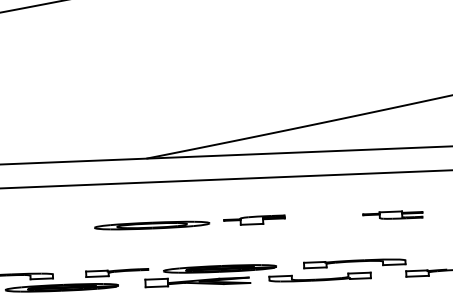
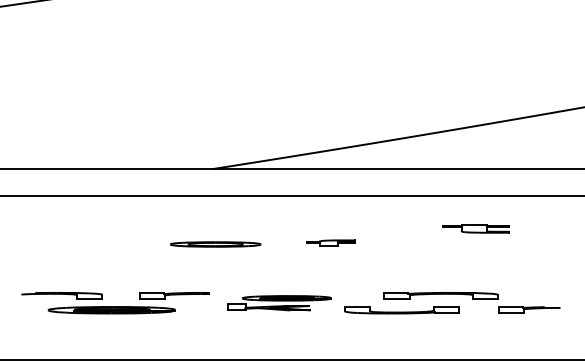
part: (392, 215) -> (475, 228), moved
part: (254, 220) -> (330, 243), size x0.7
part: (151, 225) -> (215, 244), size x0.7
part: (210, 275) -> (279, 303), size x0.7

